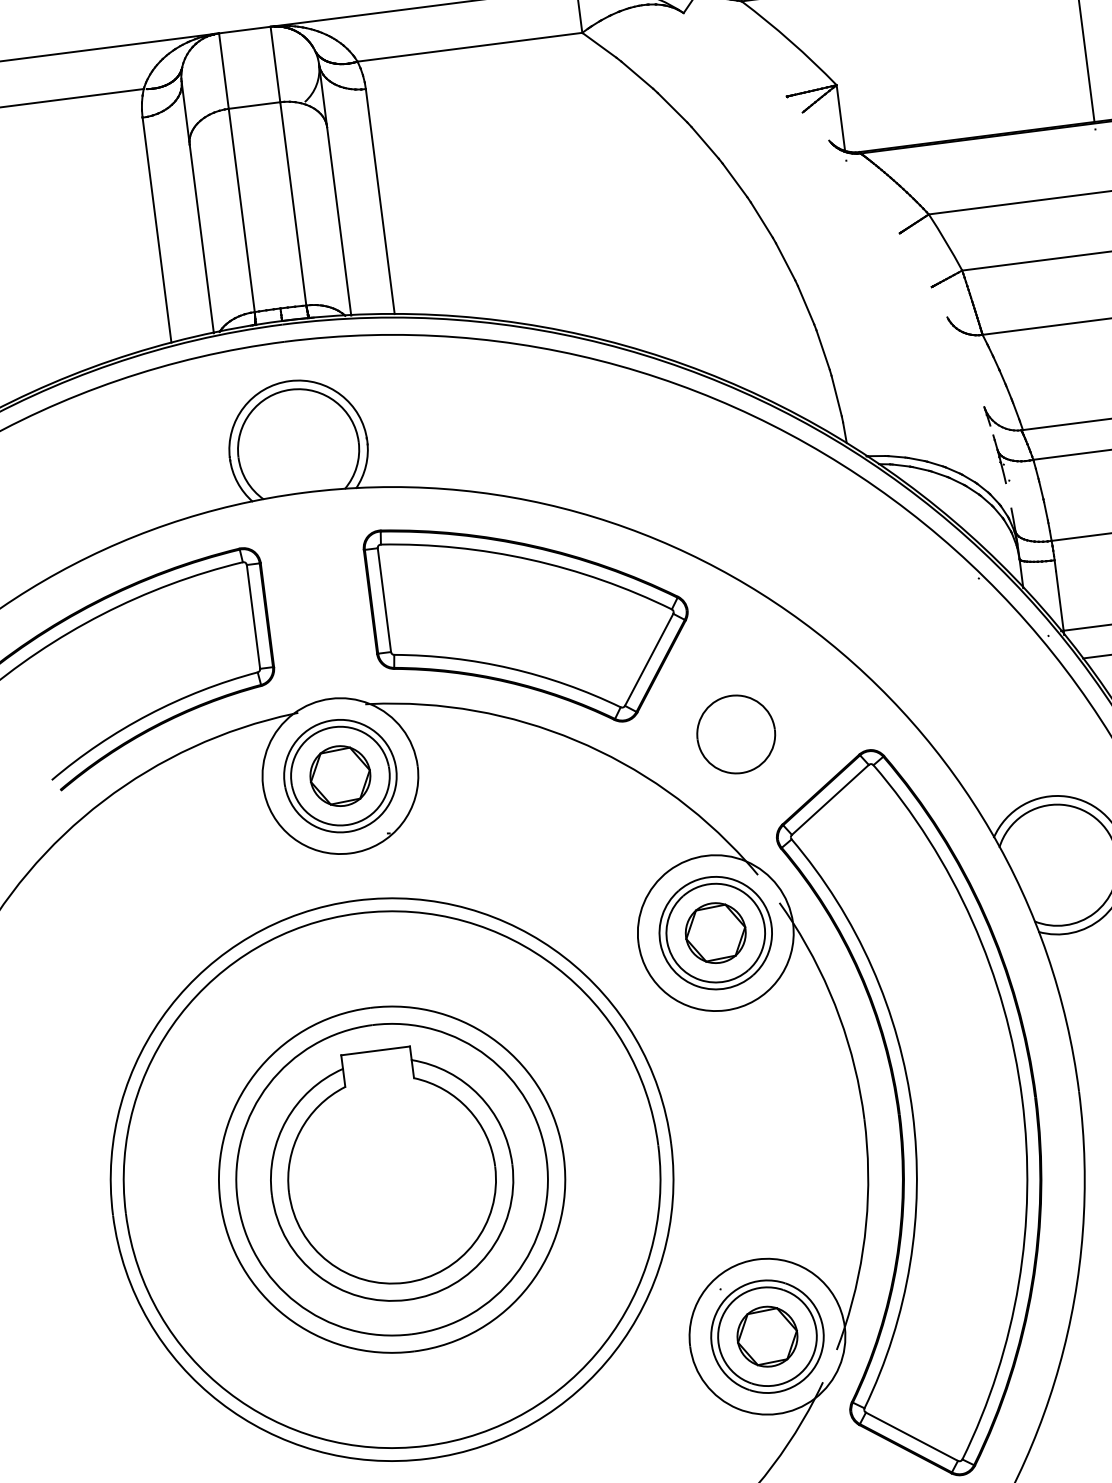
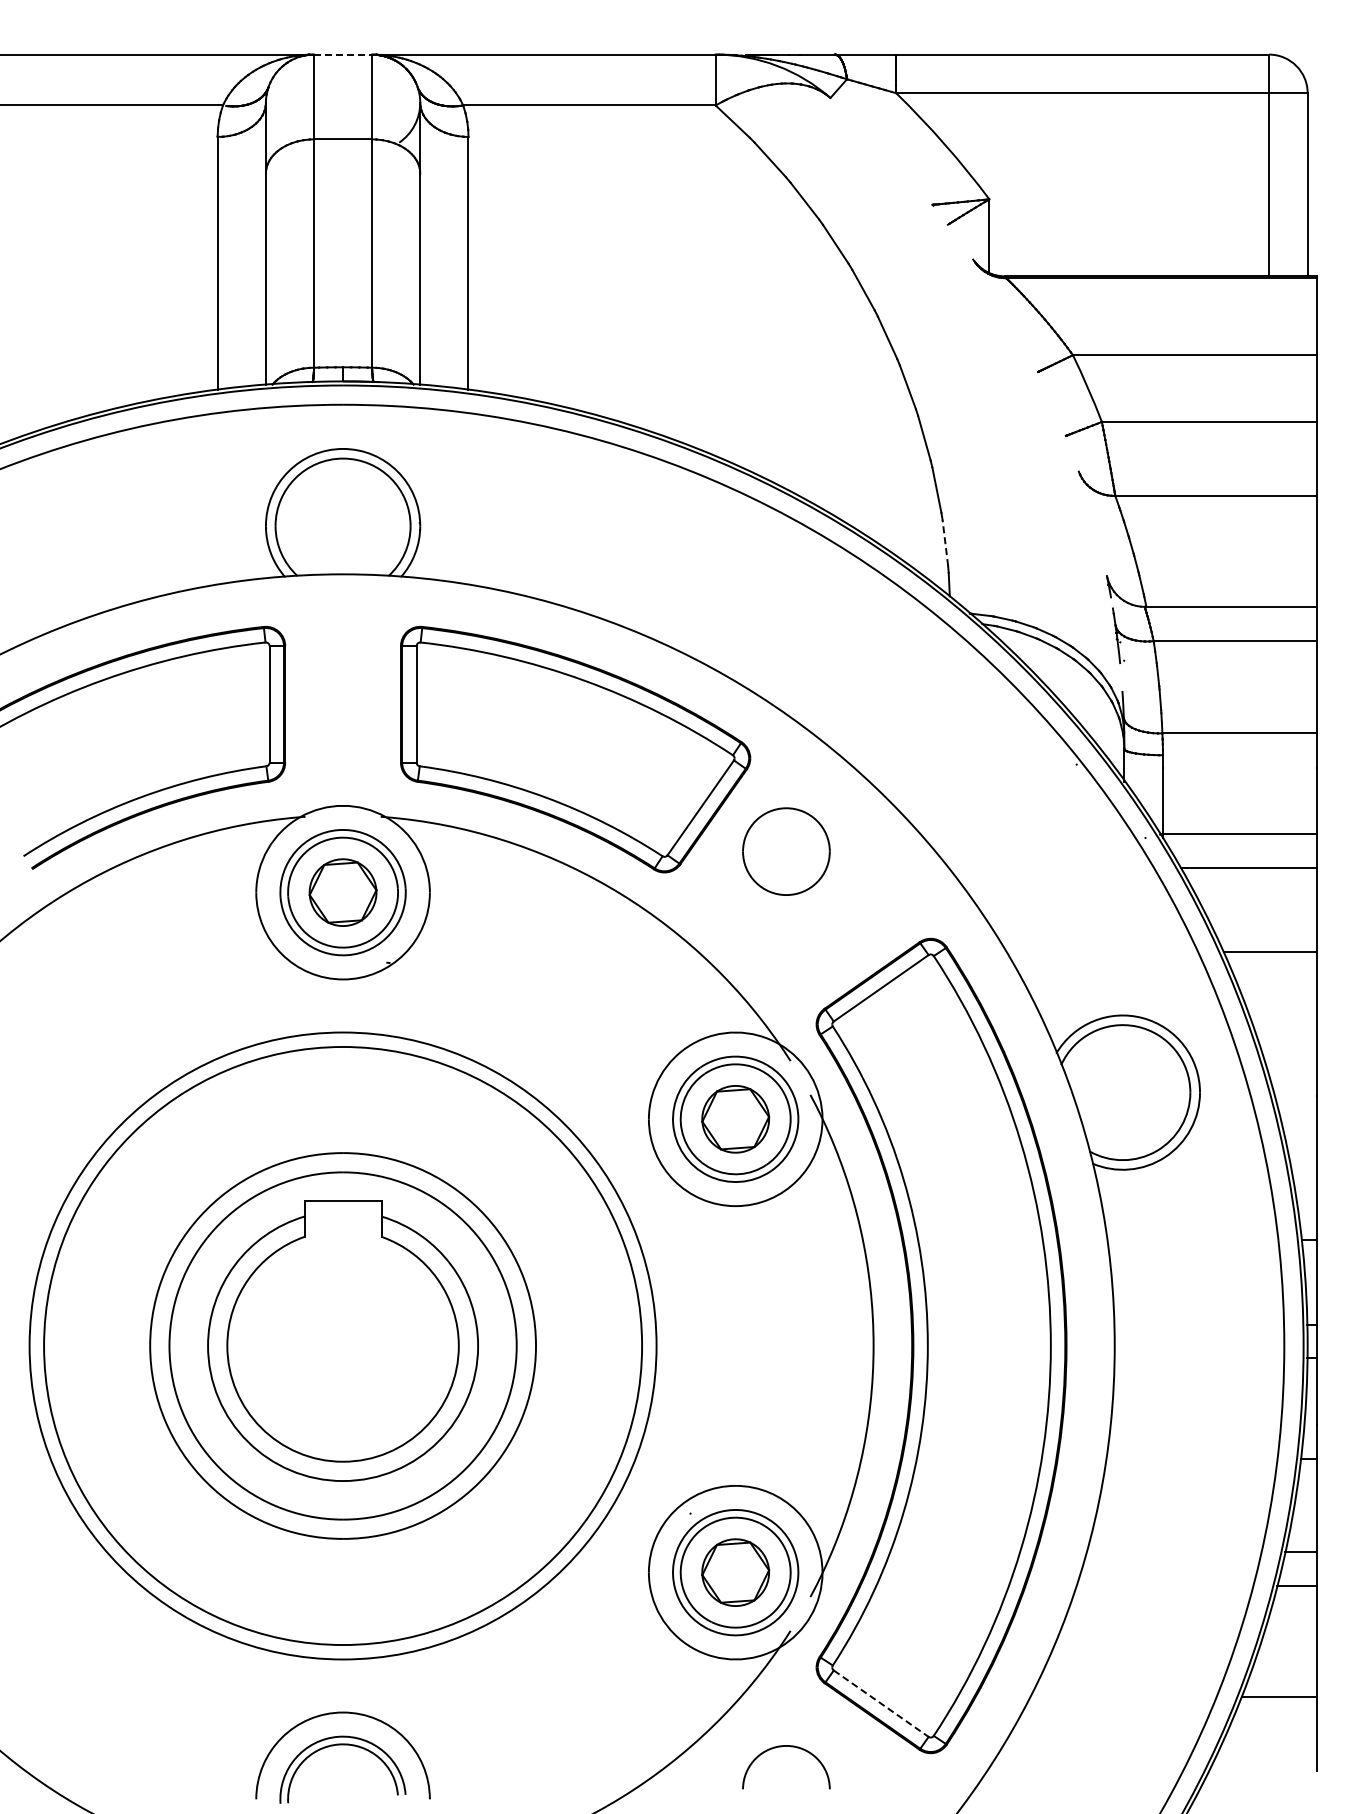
line: (245, 29) -> (343, 54), solid -> dashed
line: (836, 395) -> (945, 542), solid -> dashed
part: (736, 734) -> (786, 851), moved
line: (912, 1436) -> (881, 1703), solid -> dashed

